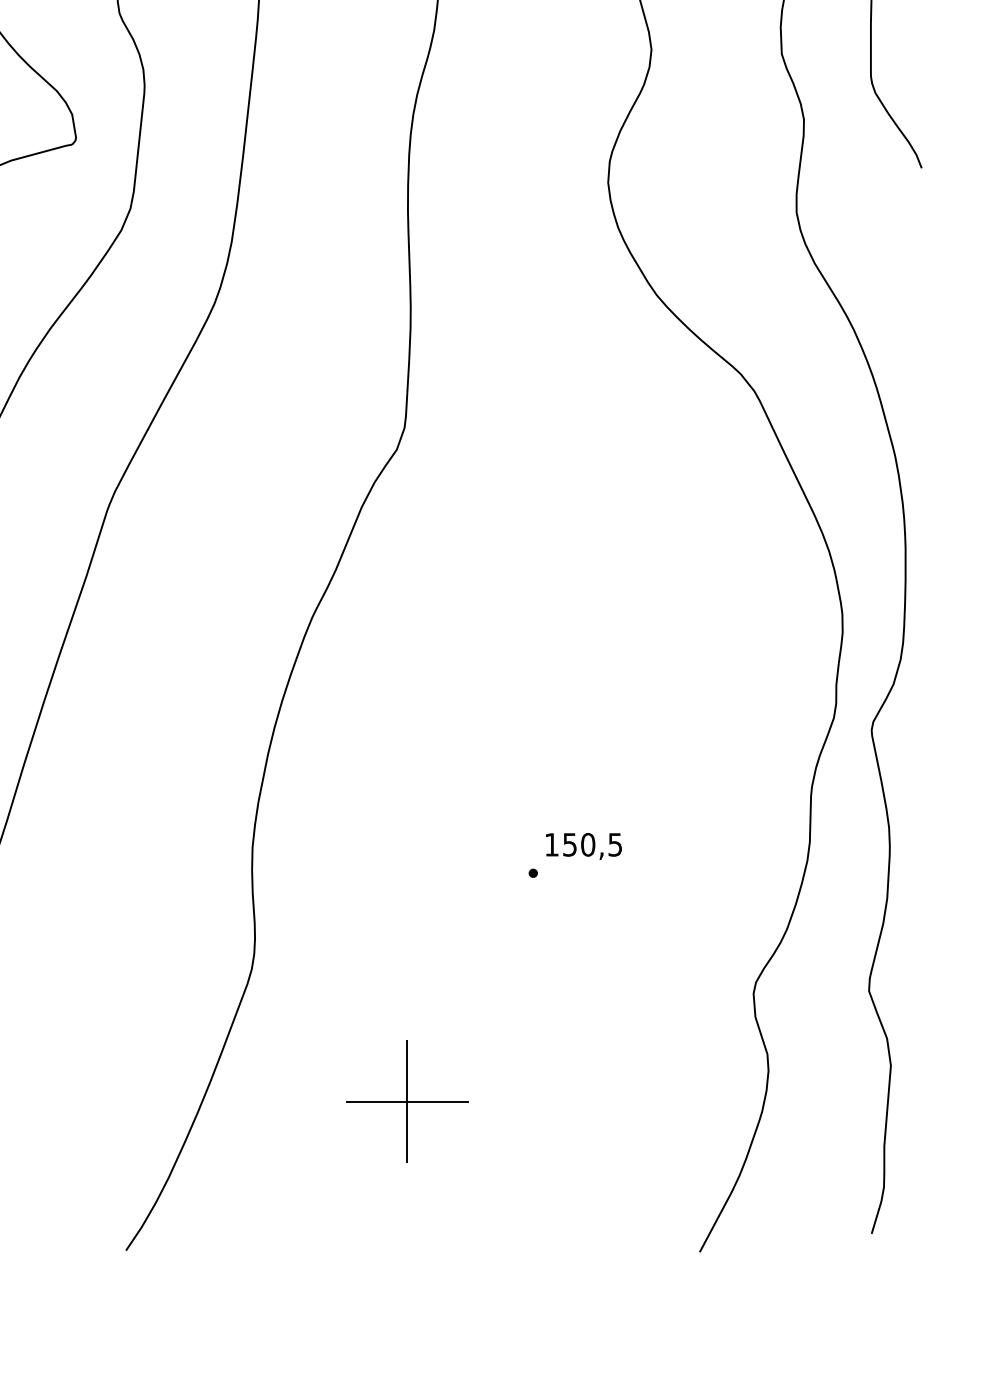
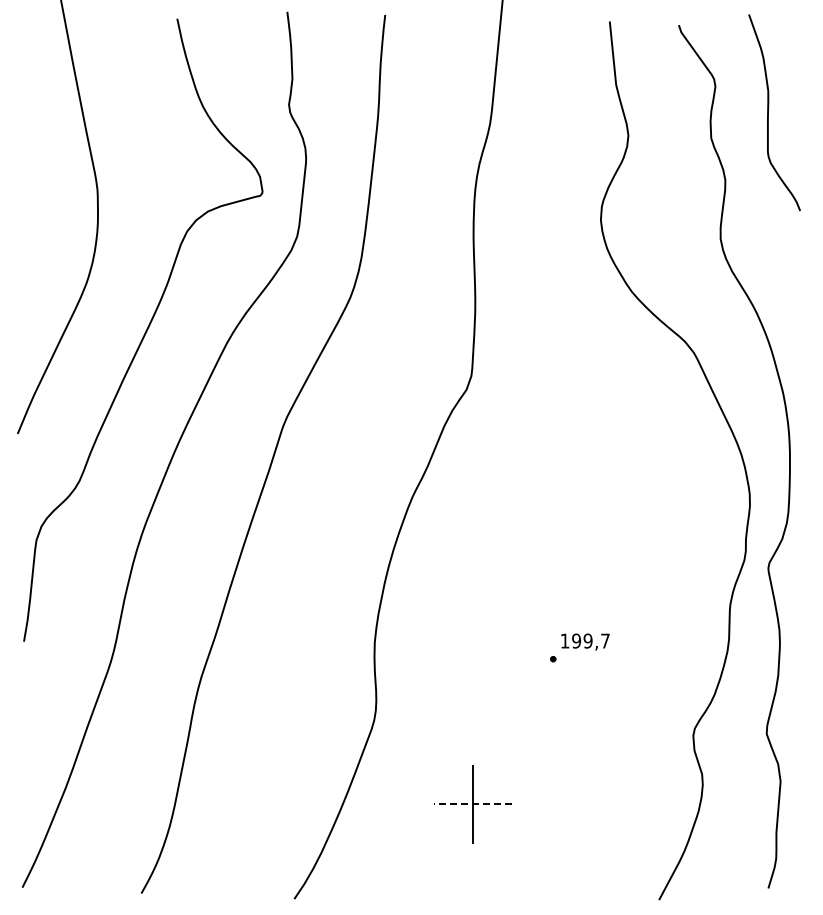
text: (591, 843) -> (590, 640), 150,5 -> 199,7
line: (406, 1101) -> (472, 804), solid -> dashed

